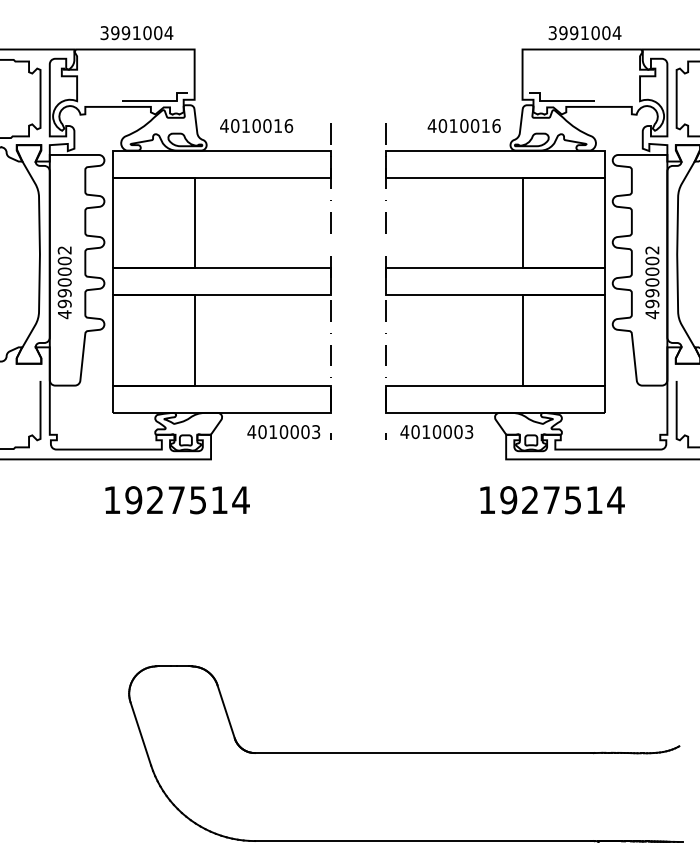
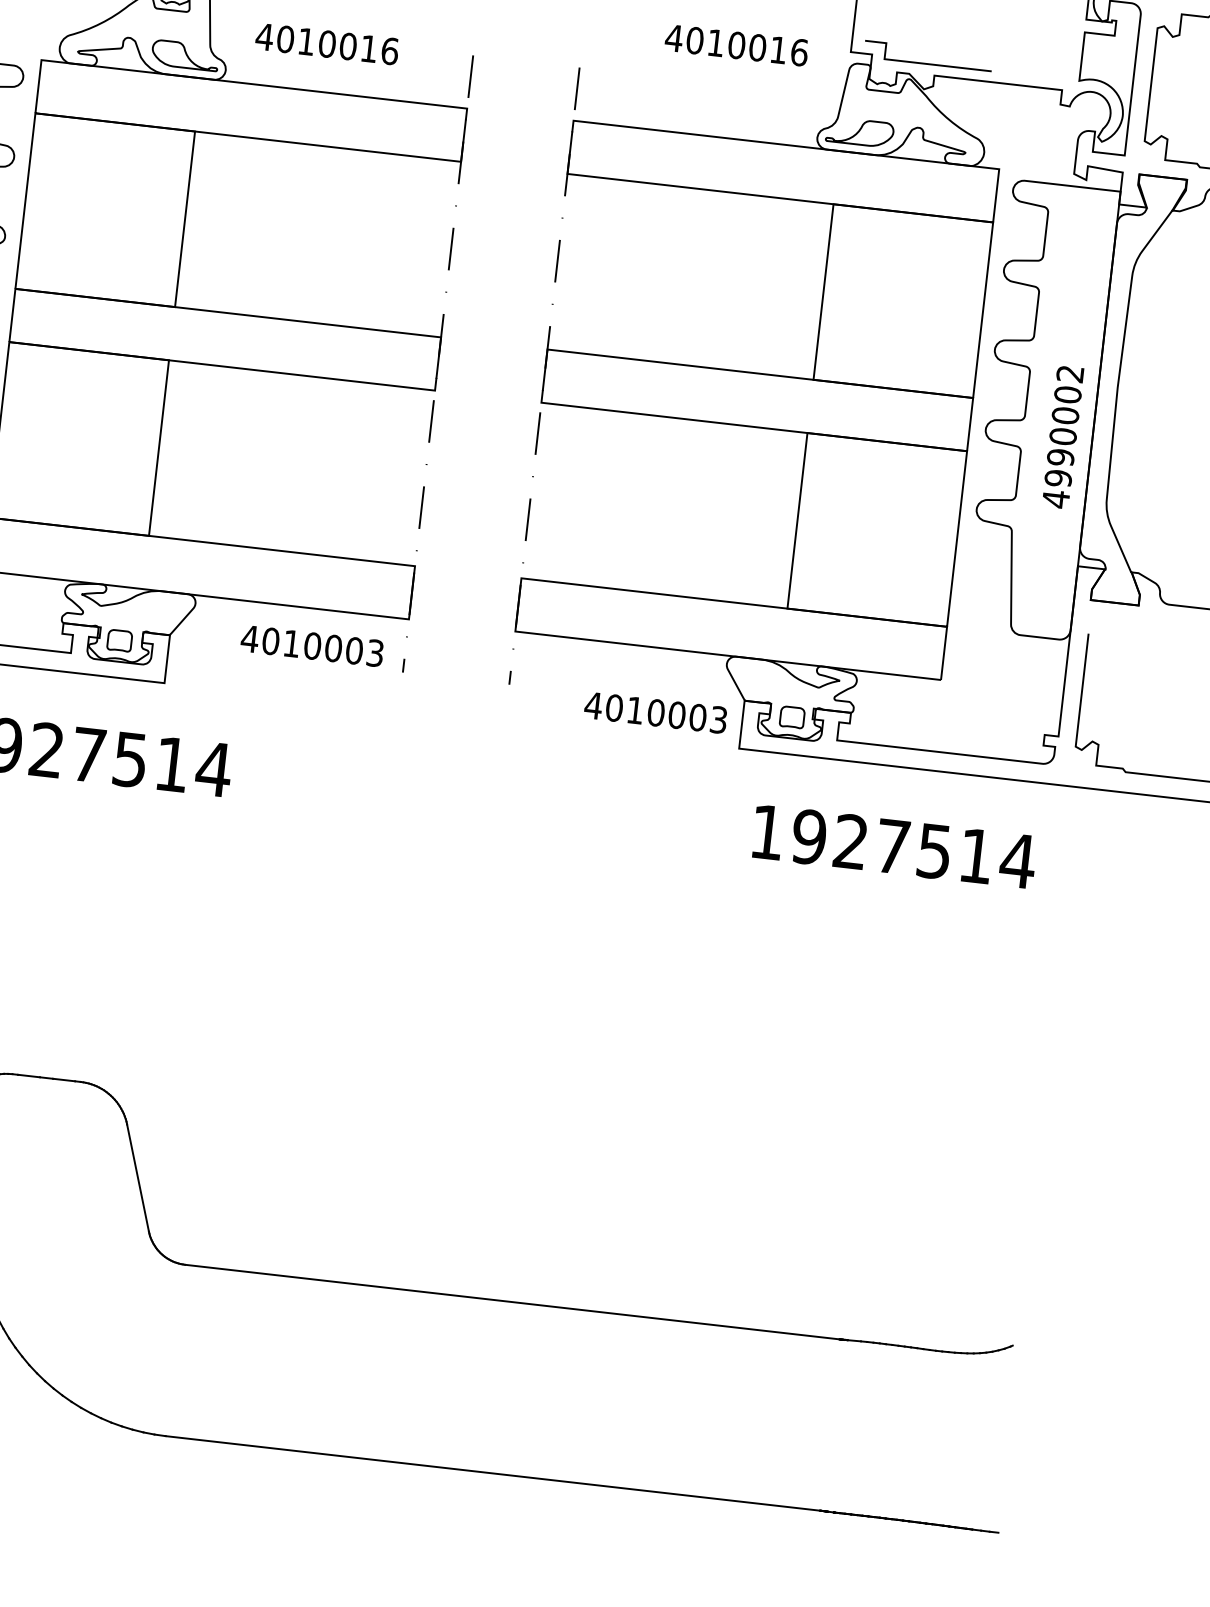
text: (463, 125) -> (735, 44), moved
text: (436, 432) -> (655, 713), moved
text: (552, 500) -> (894, 847), moved

